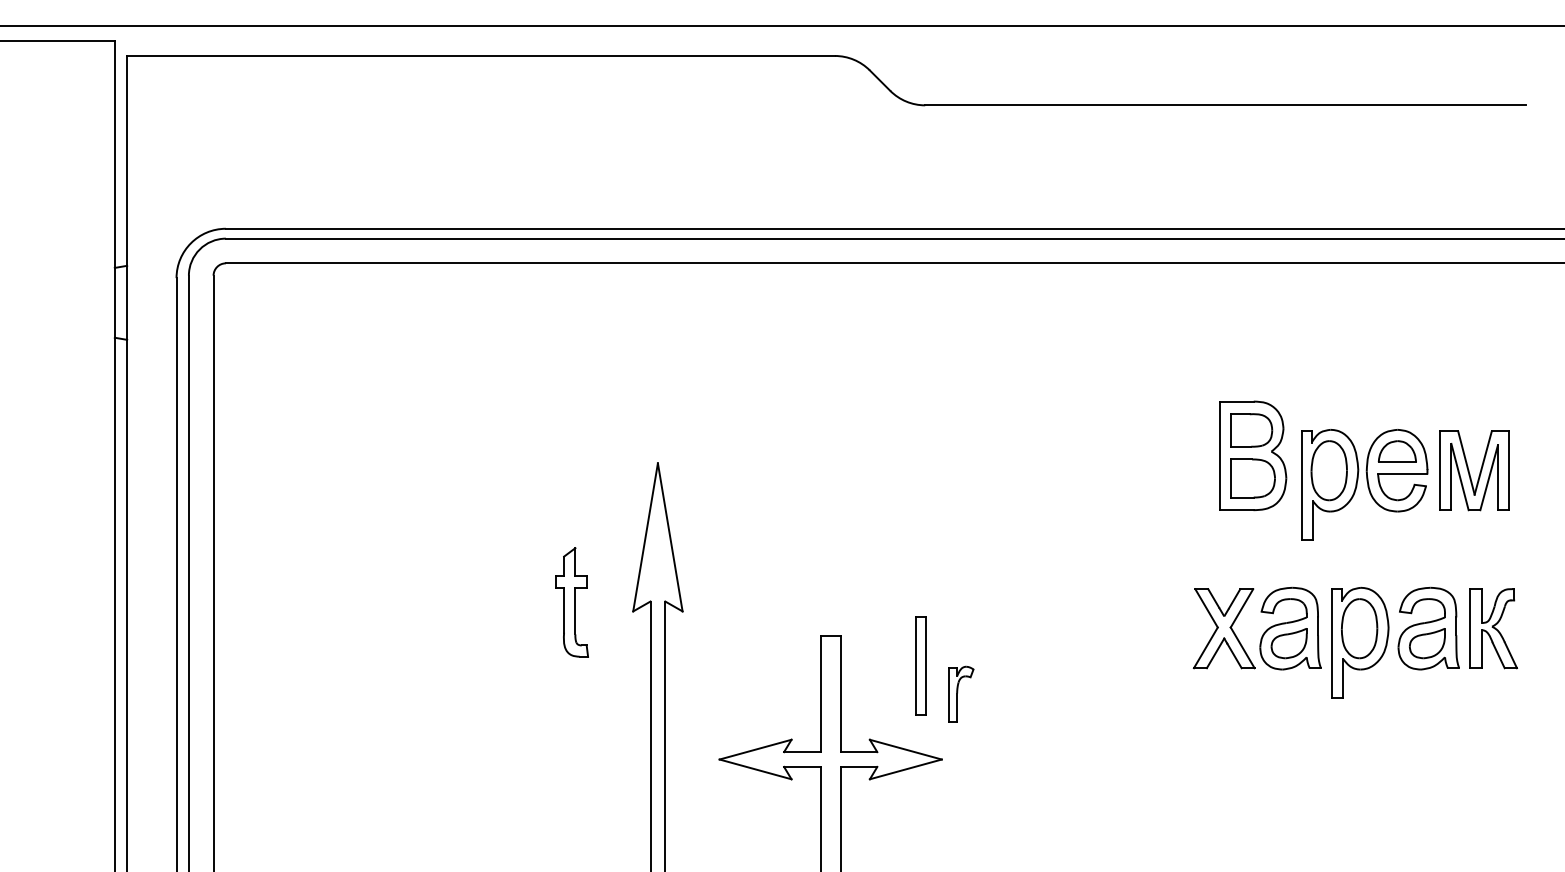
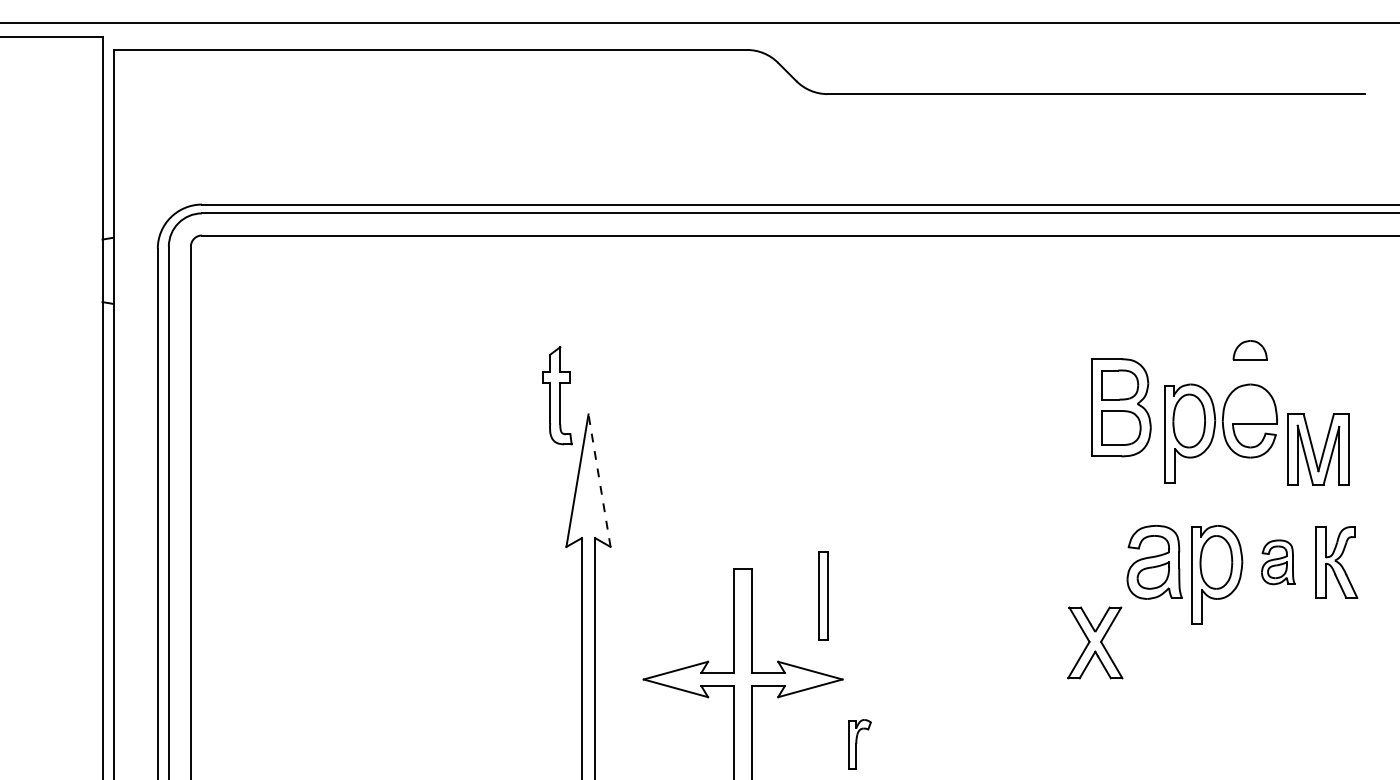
part: (1396, 451) -> (1249, 350), moved
part: (1474, 470) -> (1318, 449), moved
line: (670, 536) -> (599, 479), solid -> dashed
part: (571, 602) -> (556, 395), moved
part: (1223, 628) -> (1094, 642), moved
part: (1428, 628) -> (1278, 562), size x0.6
part: (961, 693) -> (860, 743), moved

